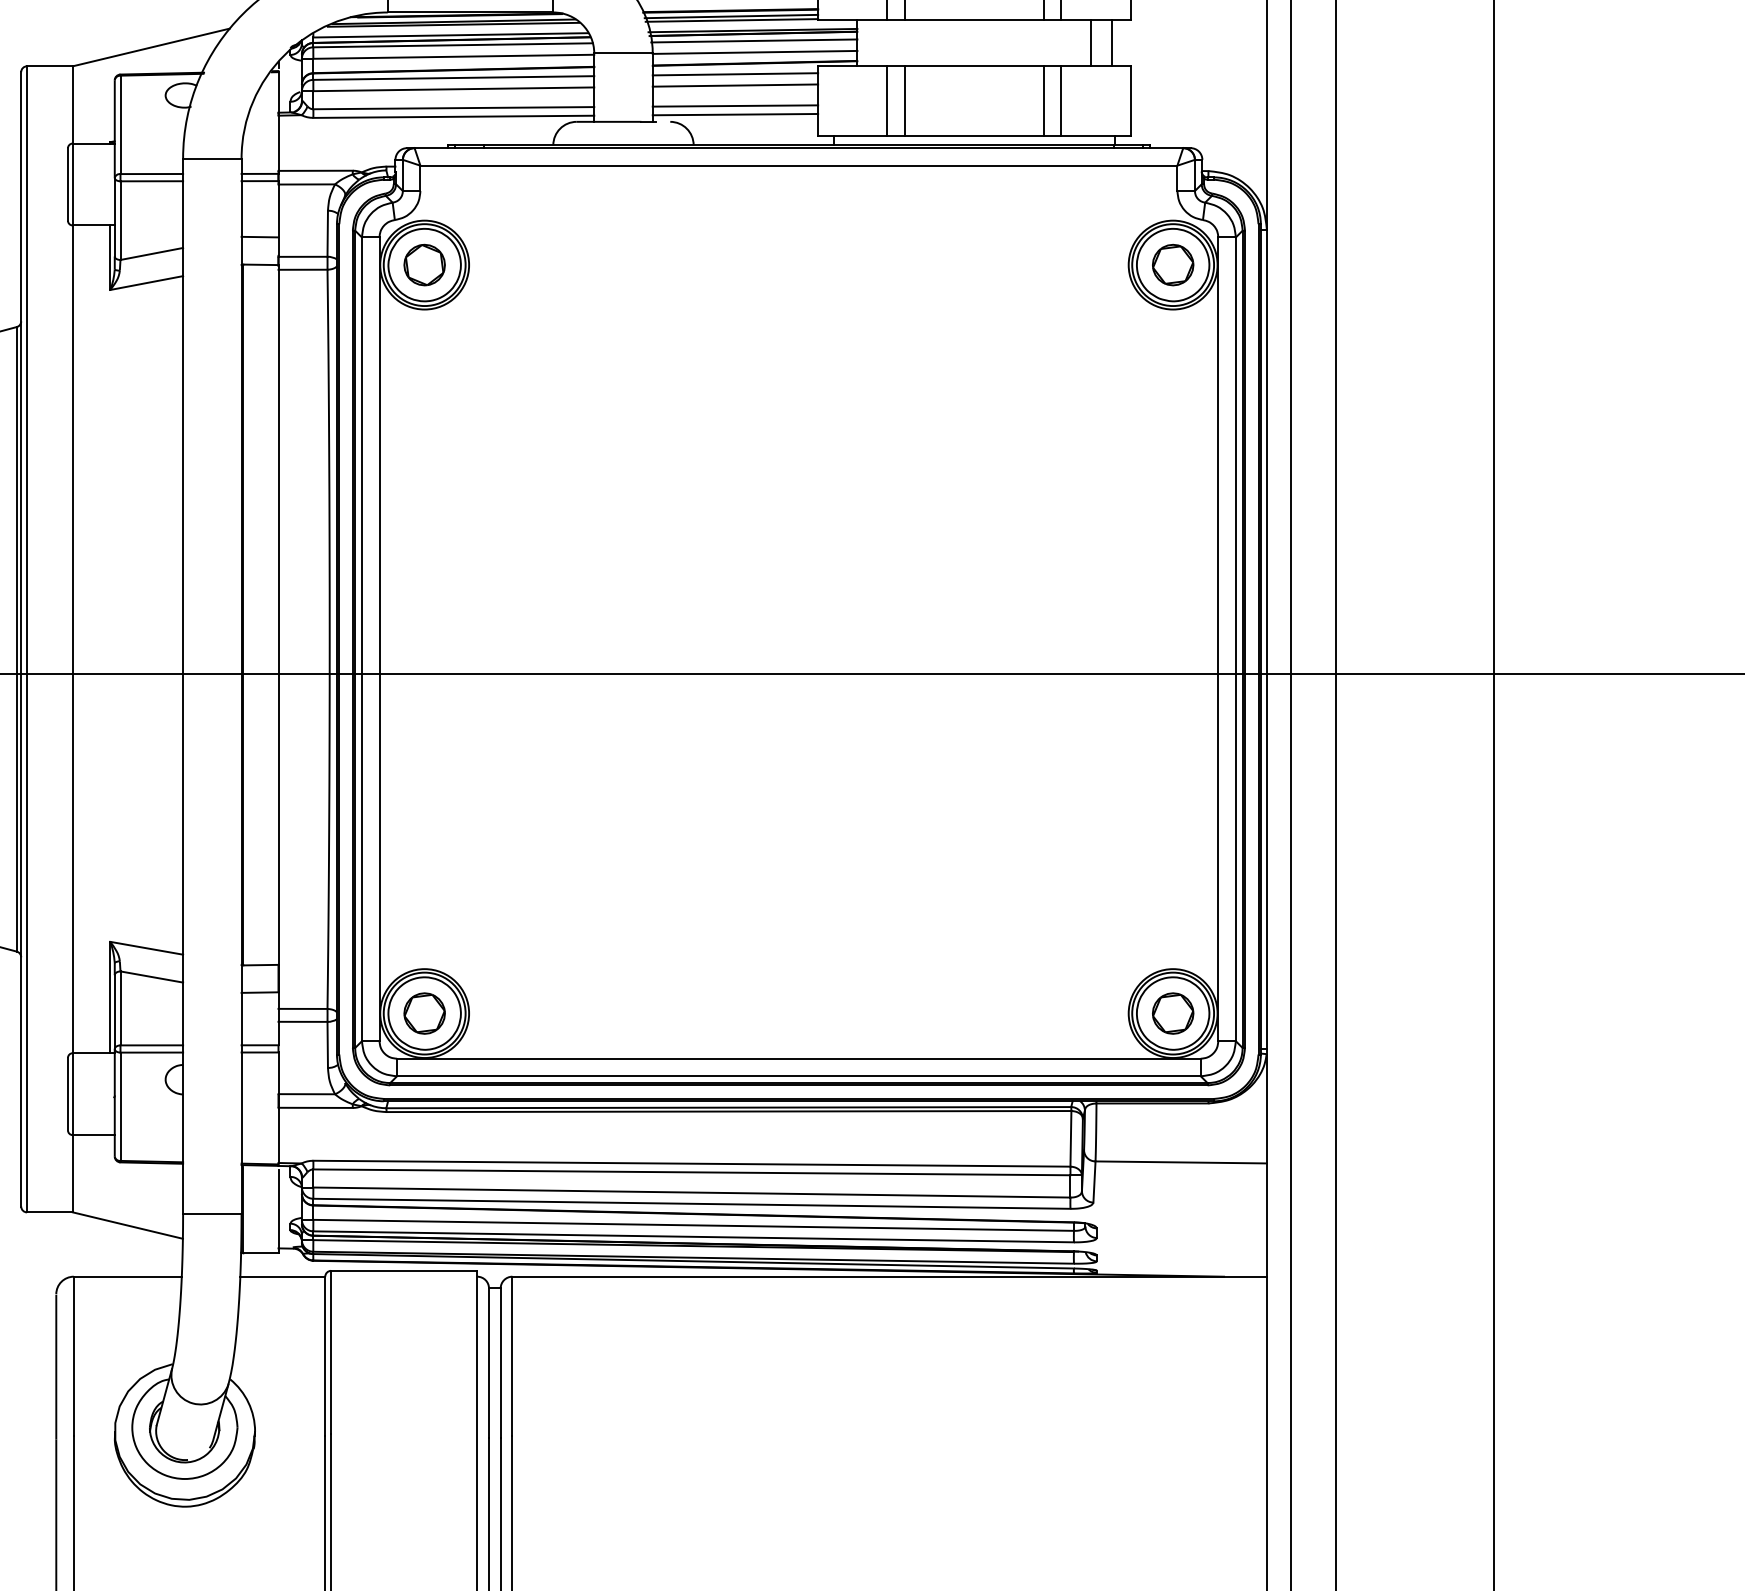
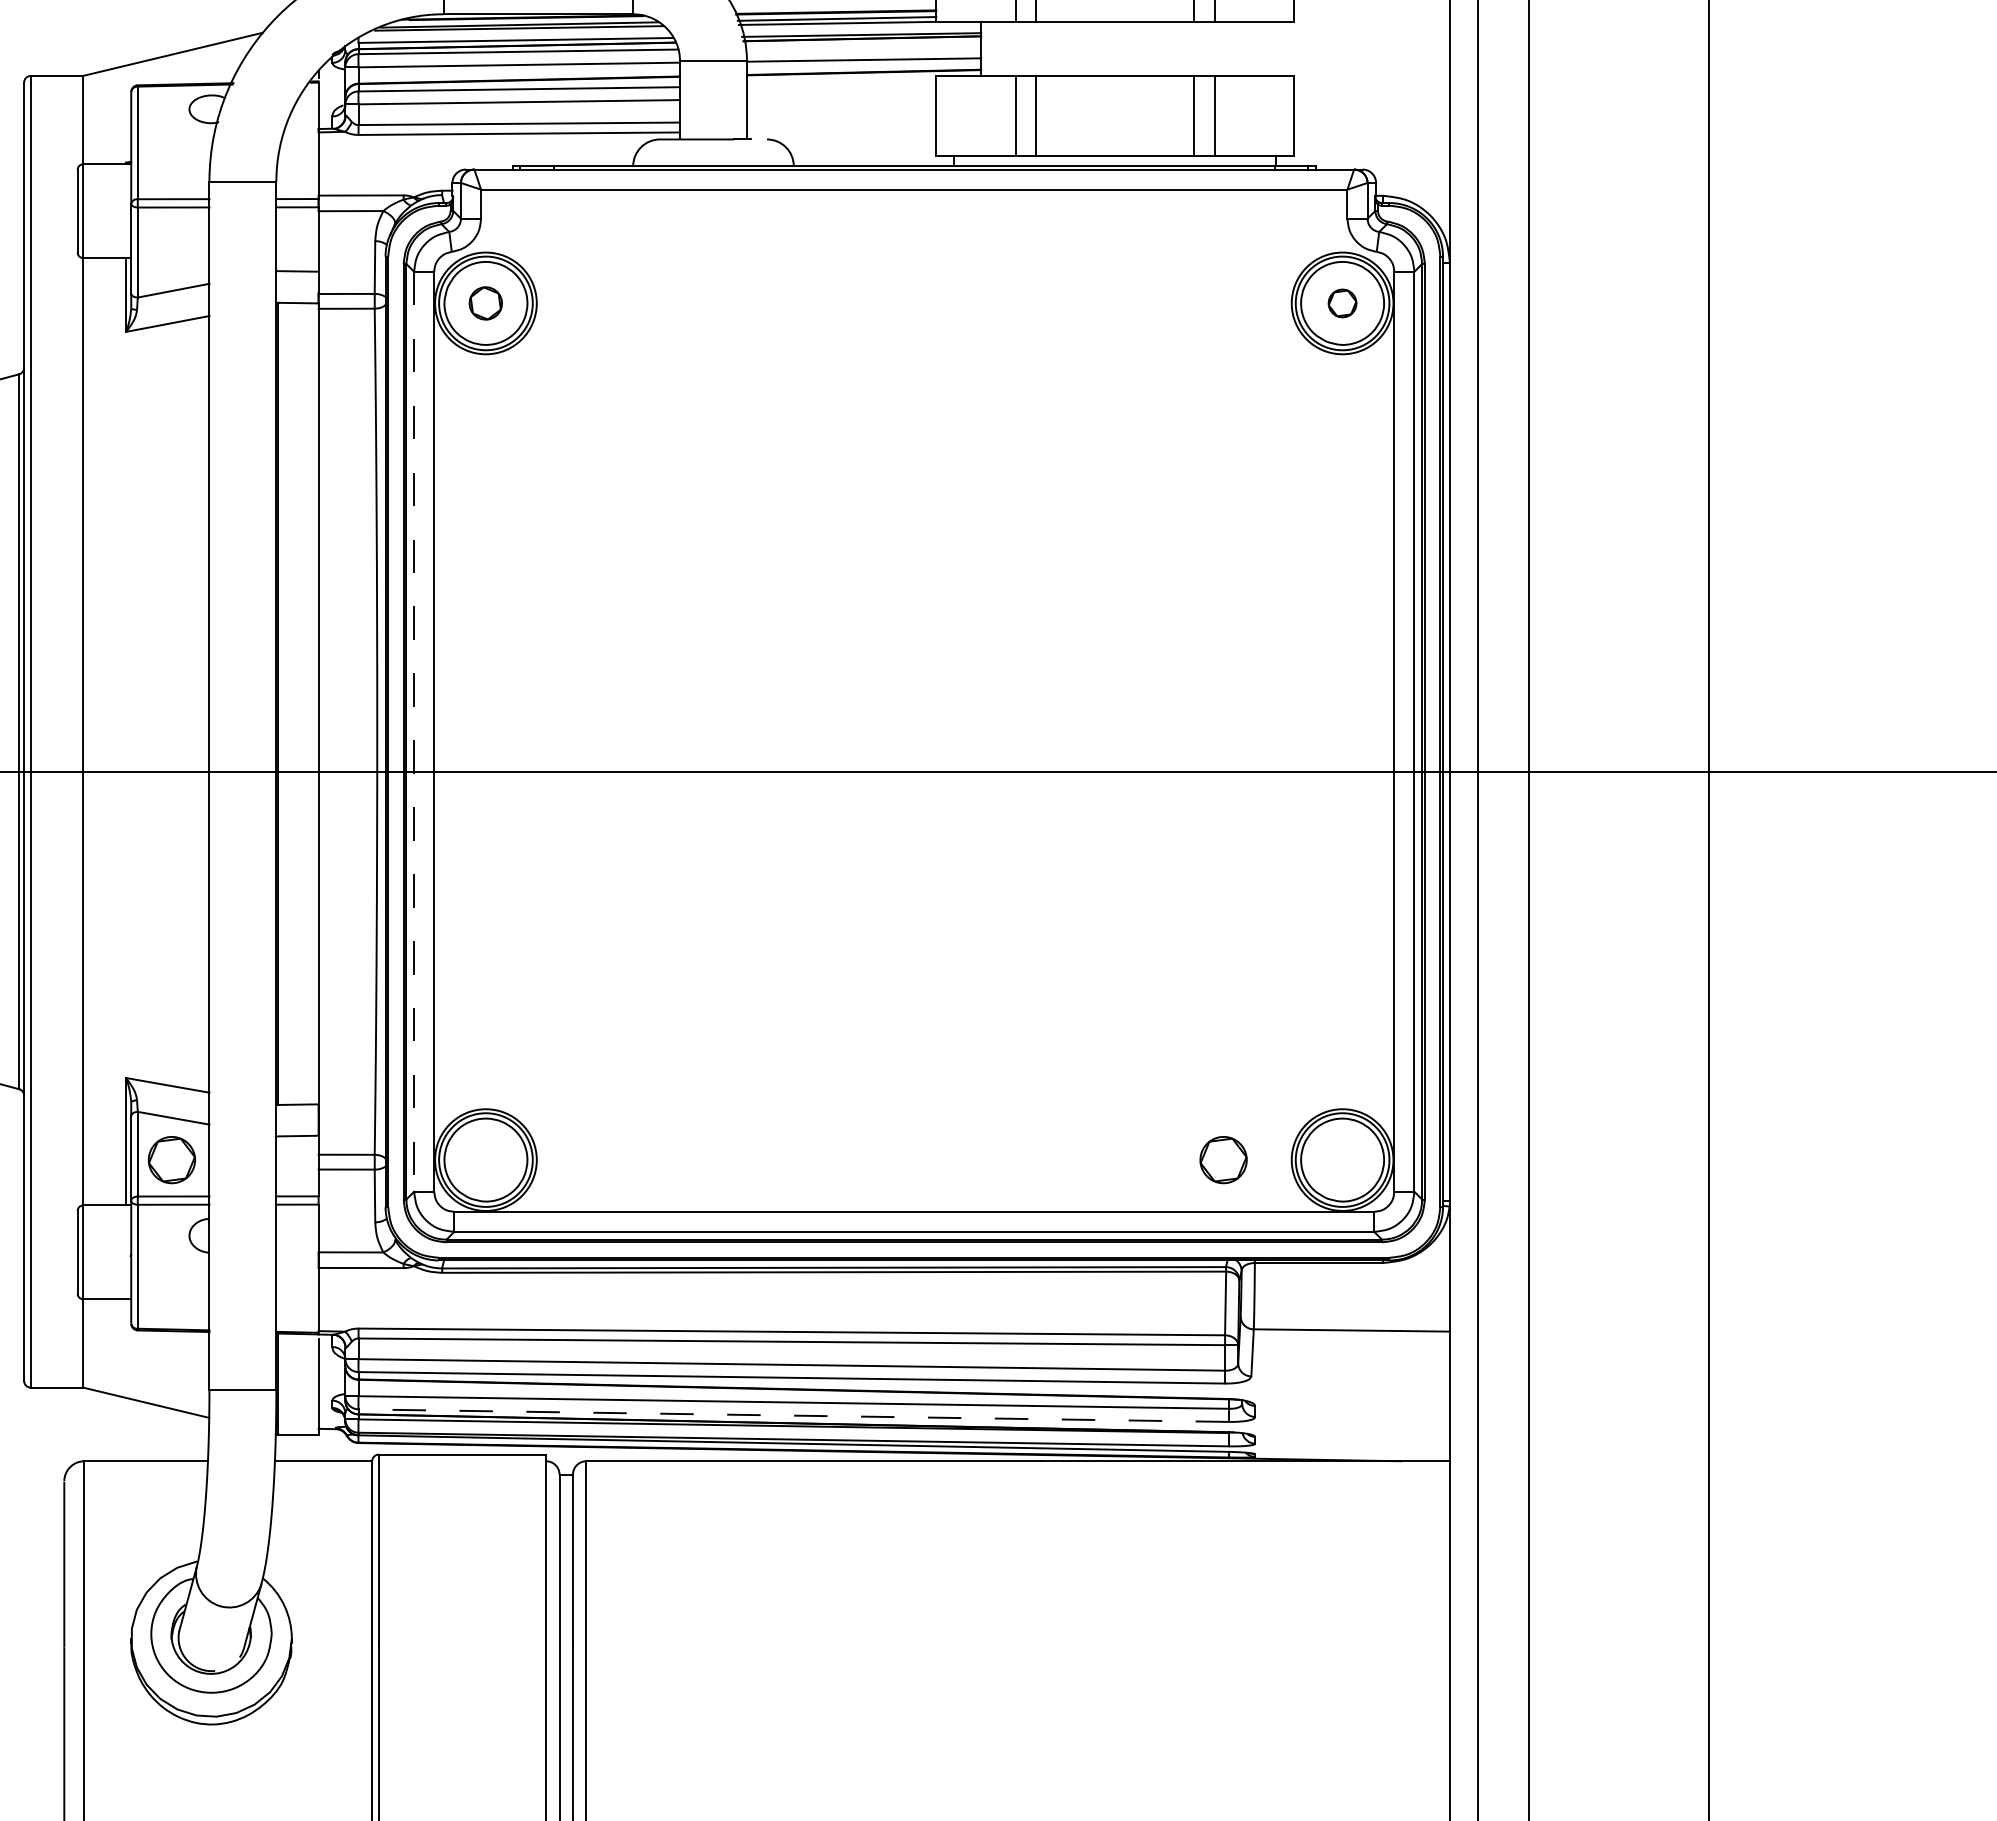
line: (754, 40) -> (863, 46), removed
line: (1090, 42) -> (1248, 48), removed
line: (1111, 42) -> (1272, 48), removed
line: (735, 73) -> (841, 84), removed
line: (735, 85) -> (841, 97), removed
line: (735, 106) -> (841, 121), removed
line: (735, 114) -> (841, 130), removed
part: (424, 265) -> (485, 303), size x0.7
part: (1173, 265) -> (1342, 303), size x0.6
line: (362, 639) -> (414, 731), solid -> dashed
part: (424, 1013) -> (171, 1160), moved
part: (1173, 1013) -> (1223, 1160), moved
line: (693, 1236) -> (793, 1415), solid -> dashed

